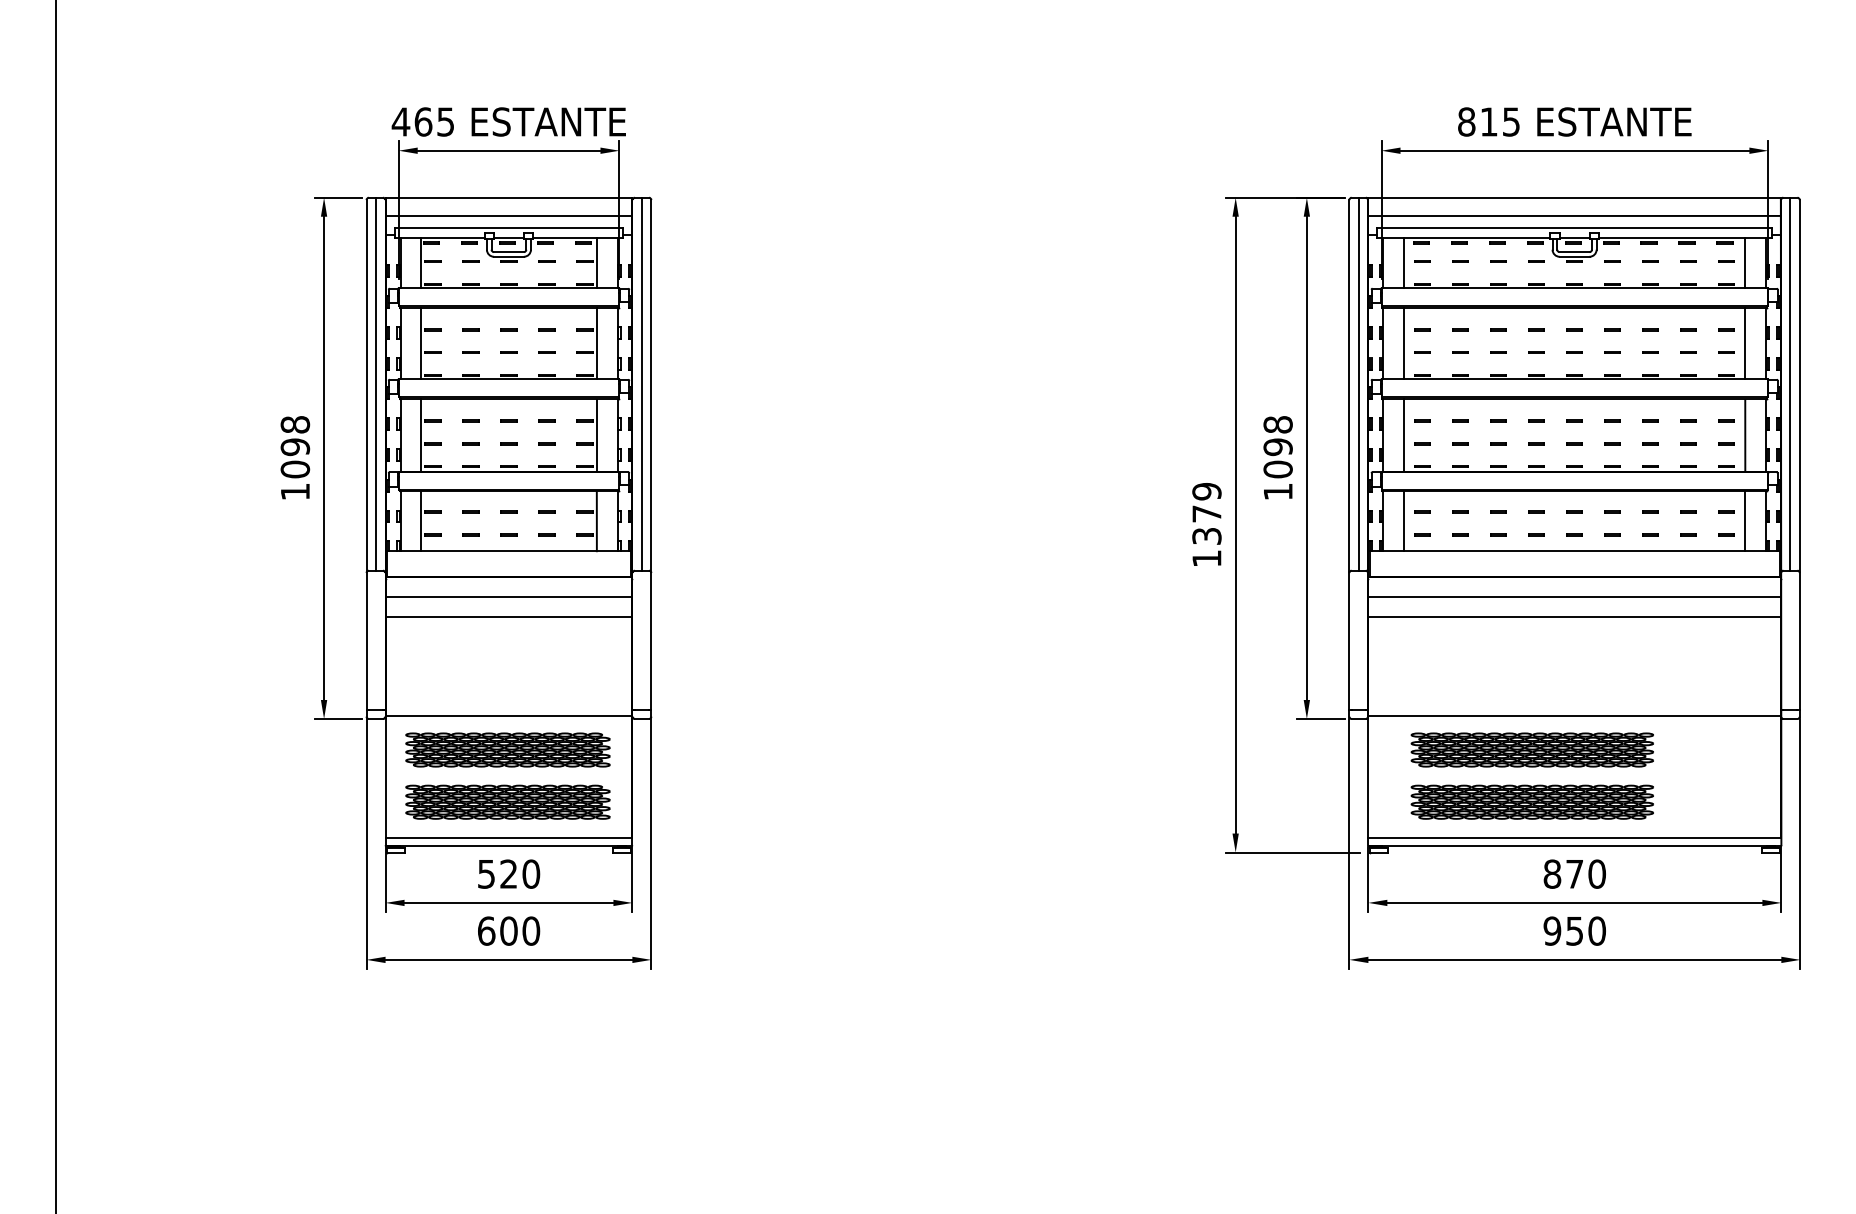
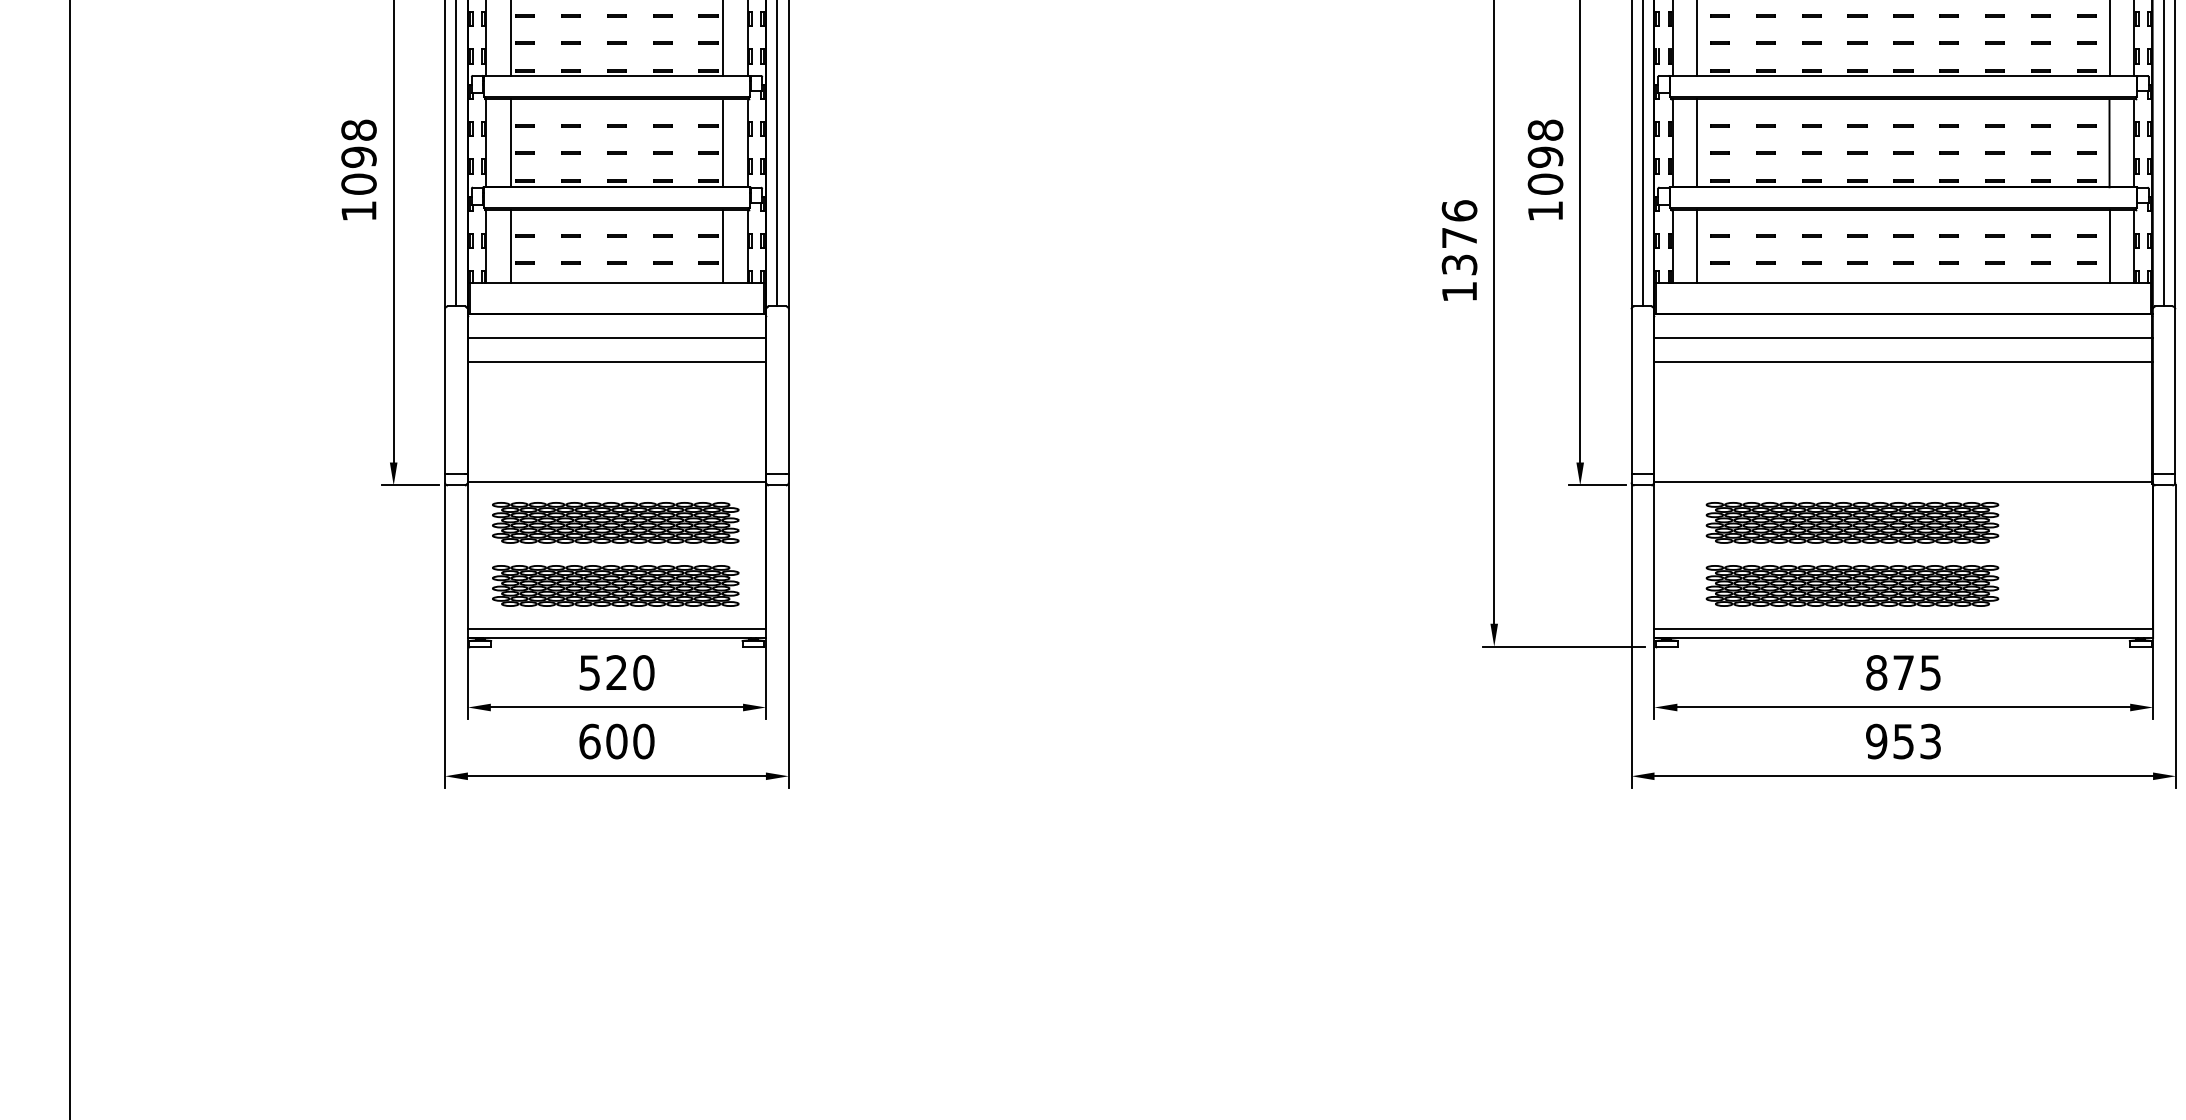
text: (1206, 491) -> (1459, 210), 1379 -> 1376
text: (1596, 873) -> (1929, 671), 870 -> 875
text: (1596, 930) -> (1929, 740), 950 -> 953

